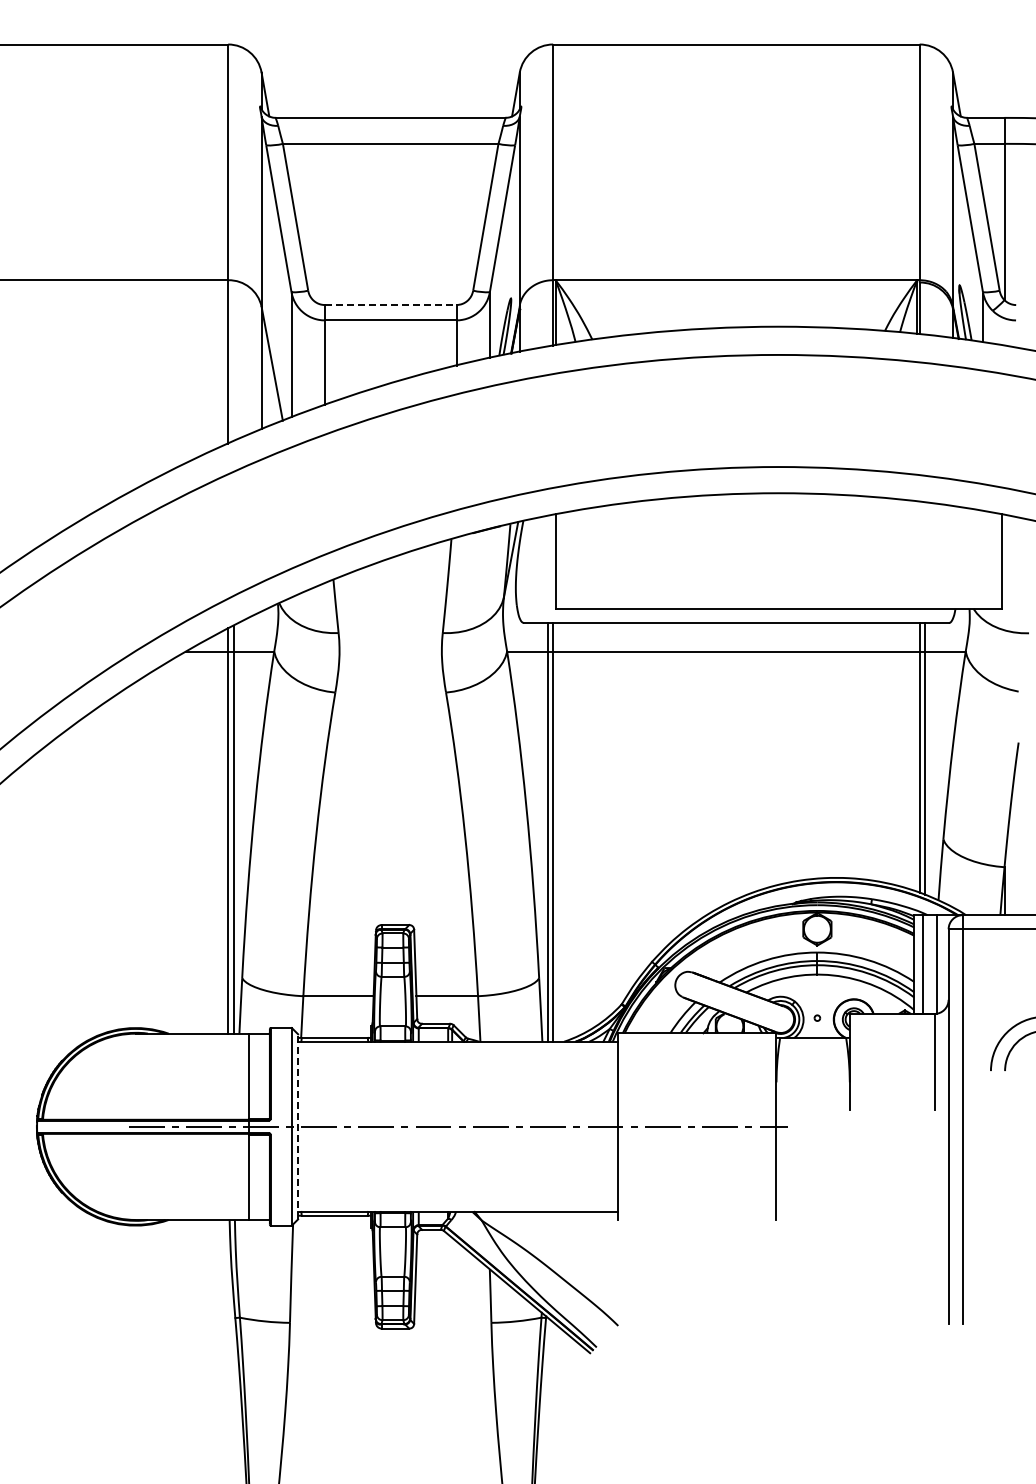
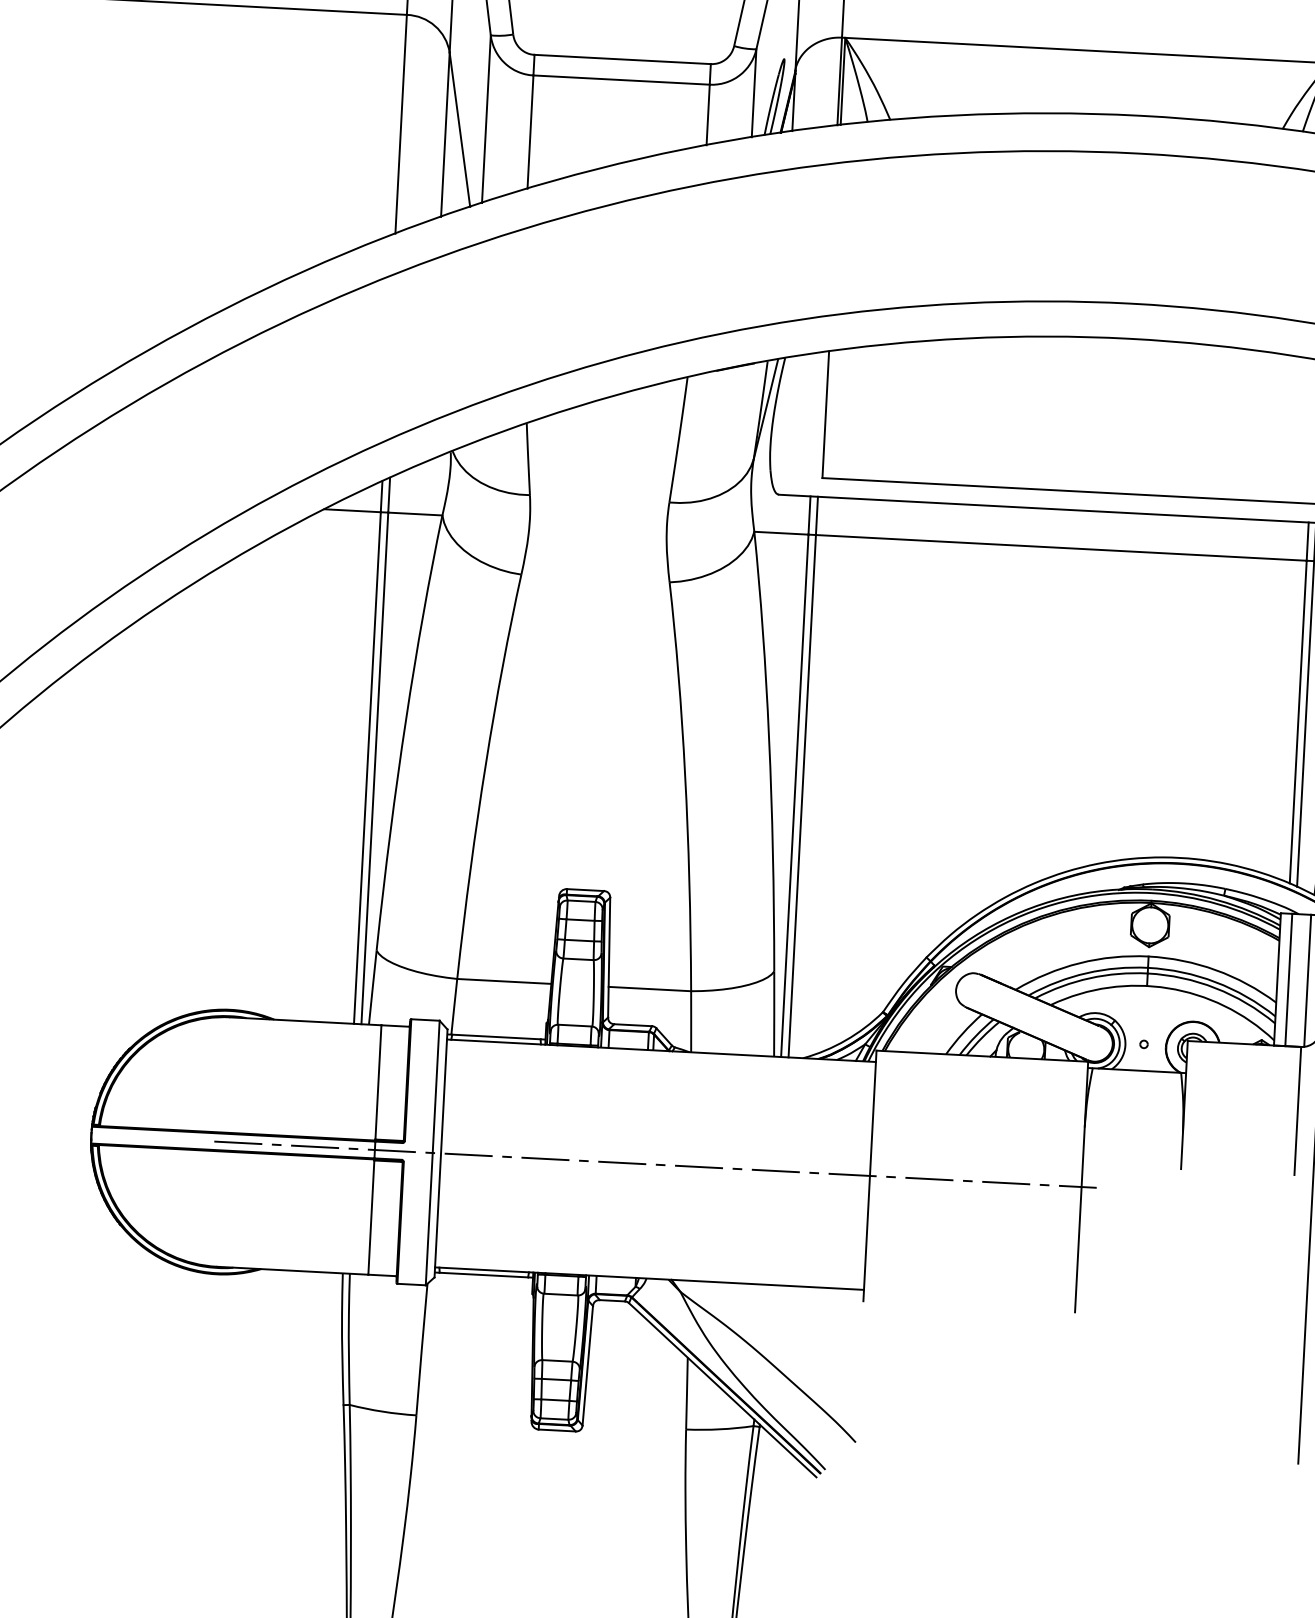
line: (390, 305) -> (622, 60), dashed -> solid
line: (298, 1126) -> (441, 1153), dashed -> solid

